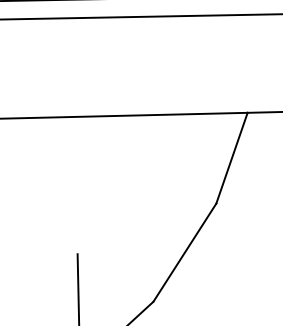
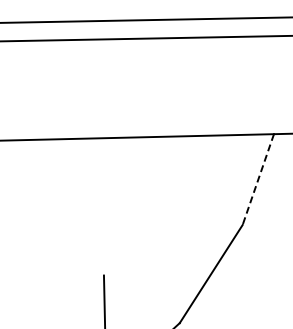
line: (232, 159) -> (258, 180), solid -> dashed

